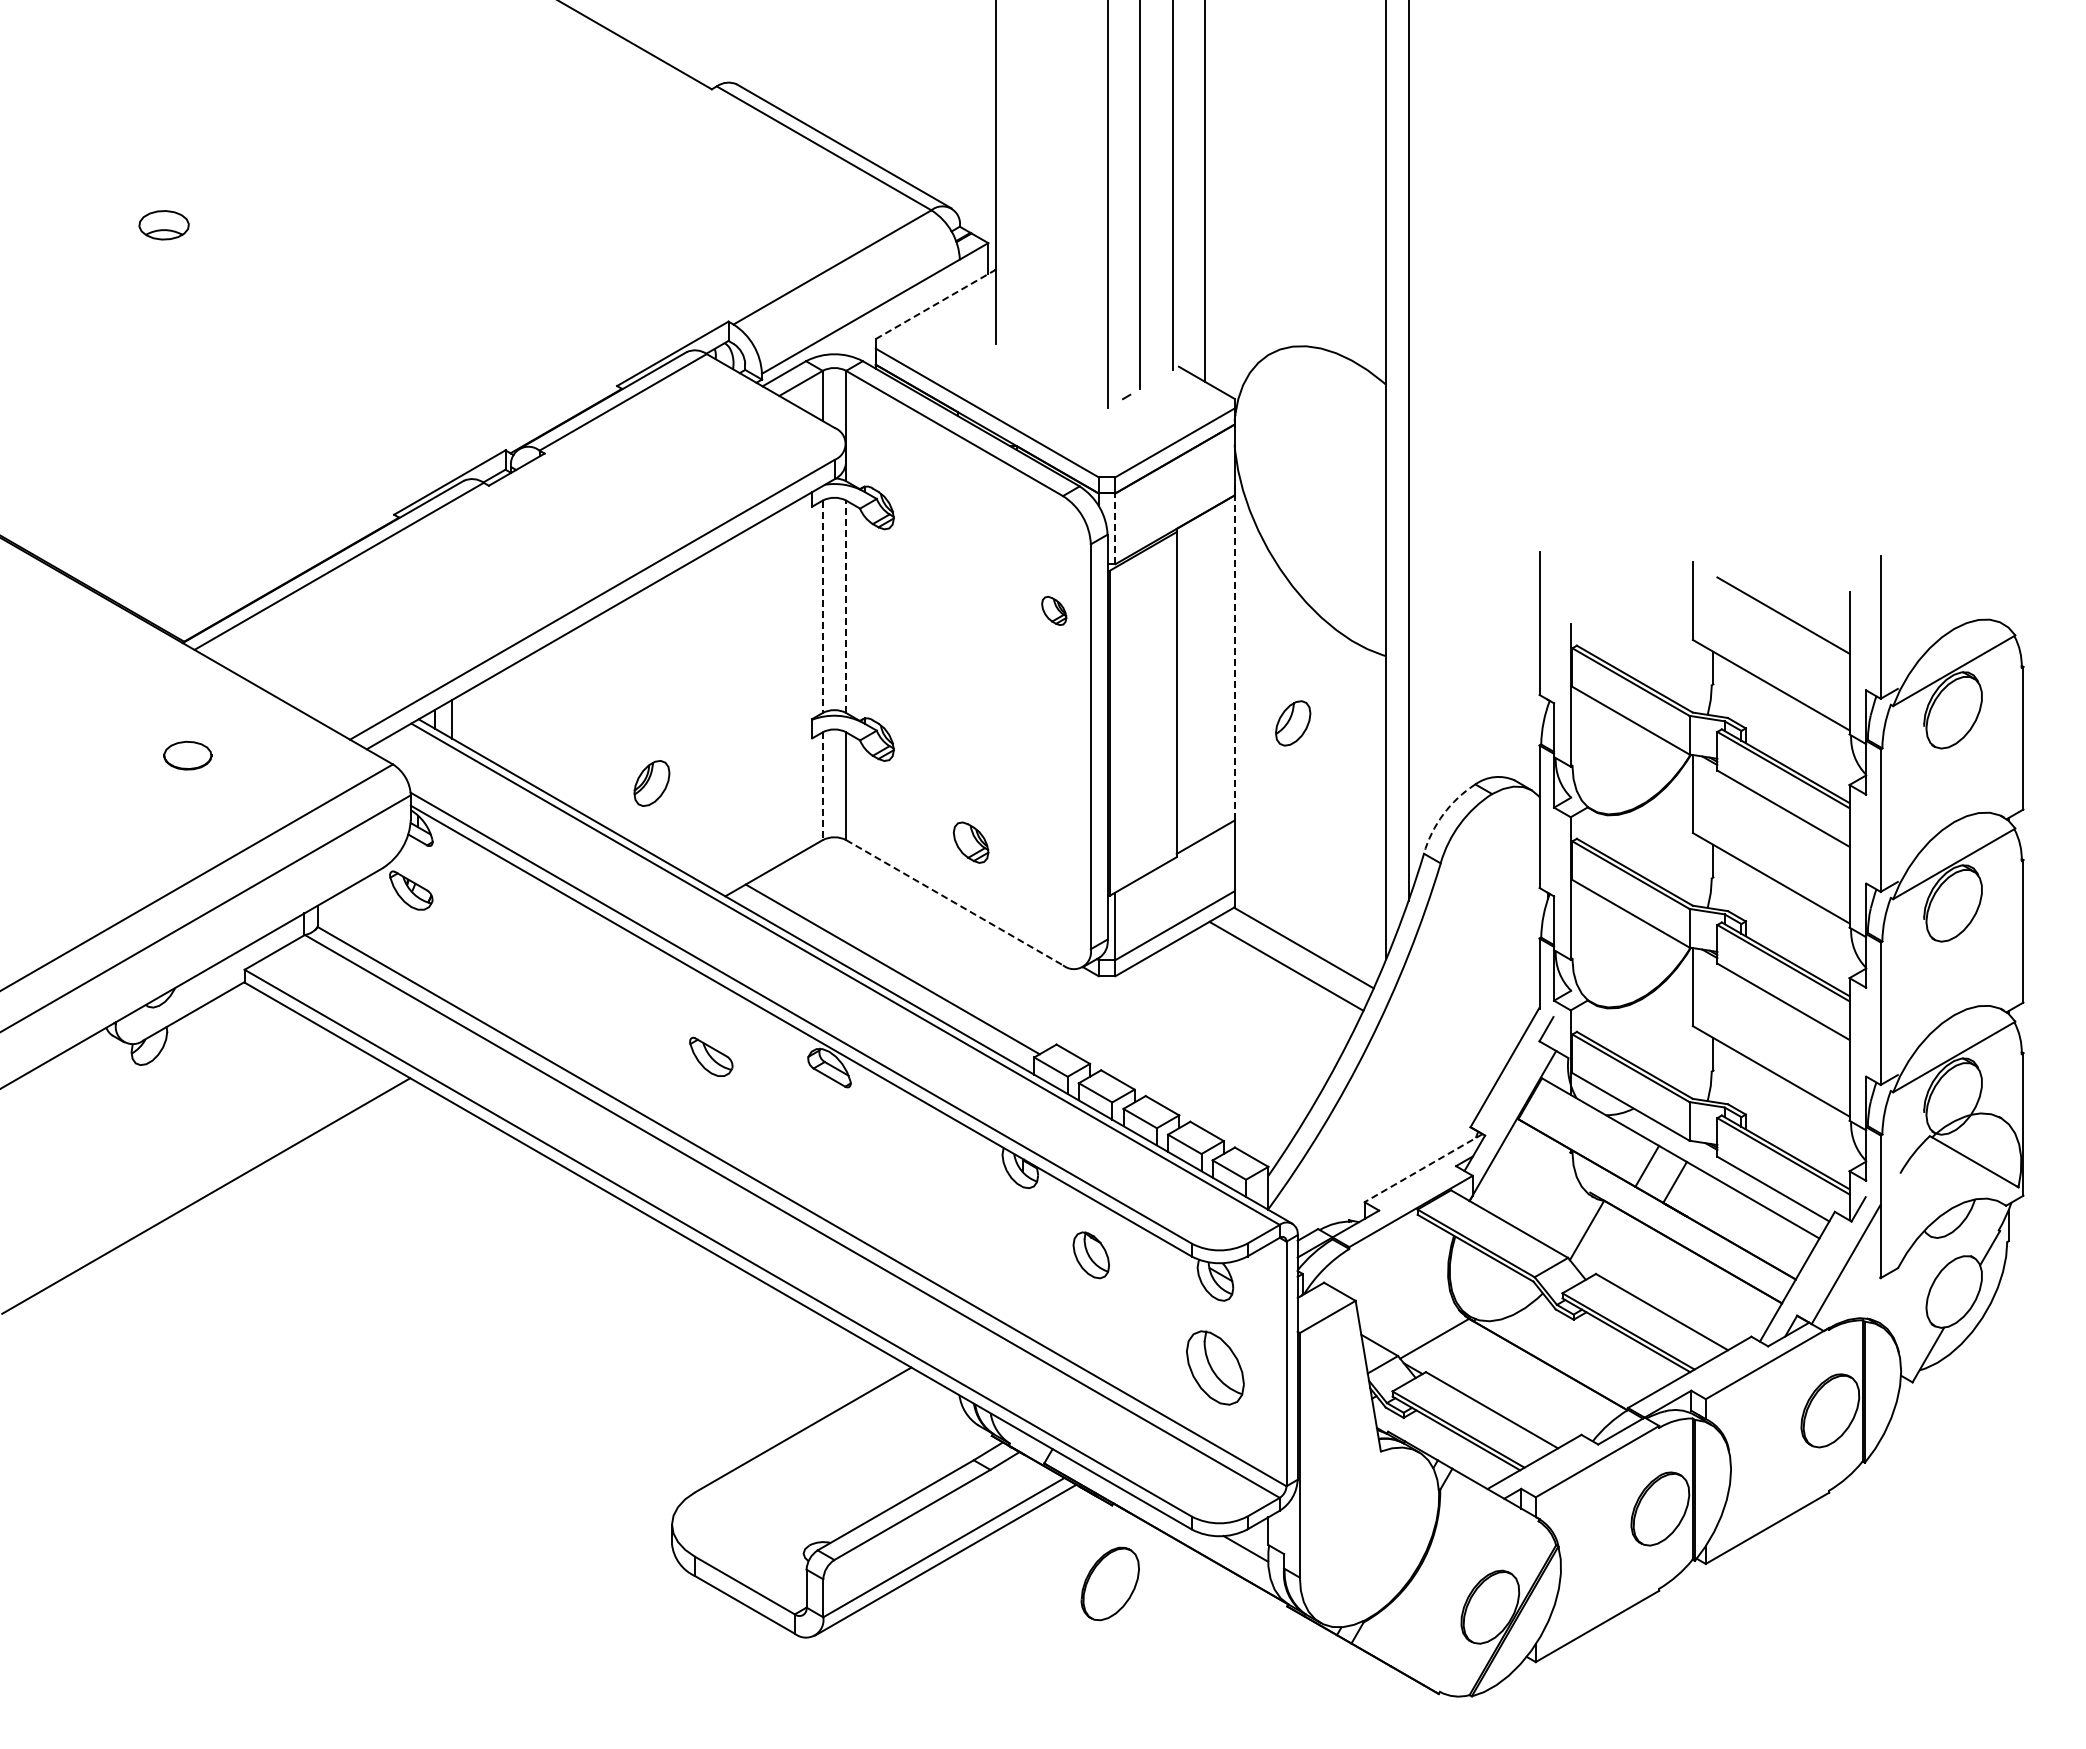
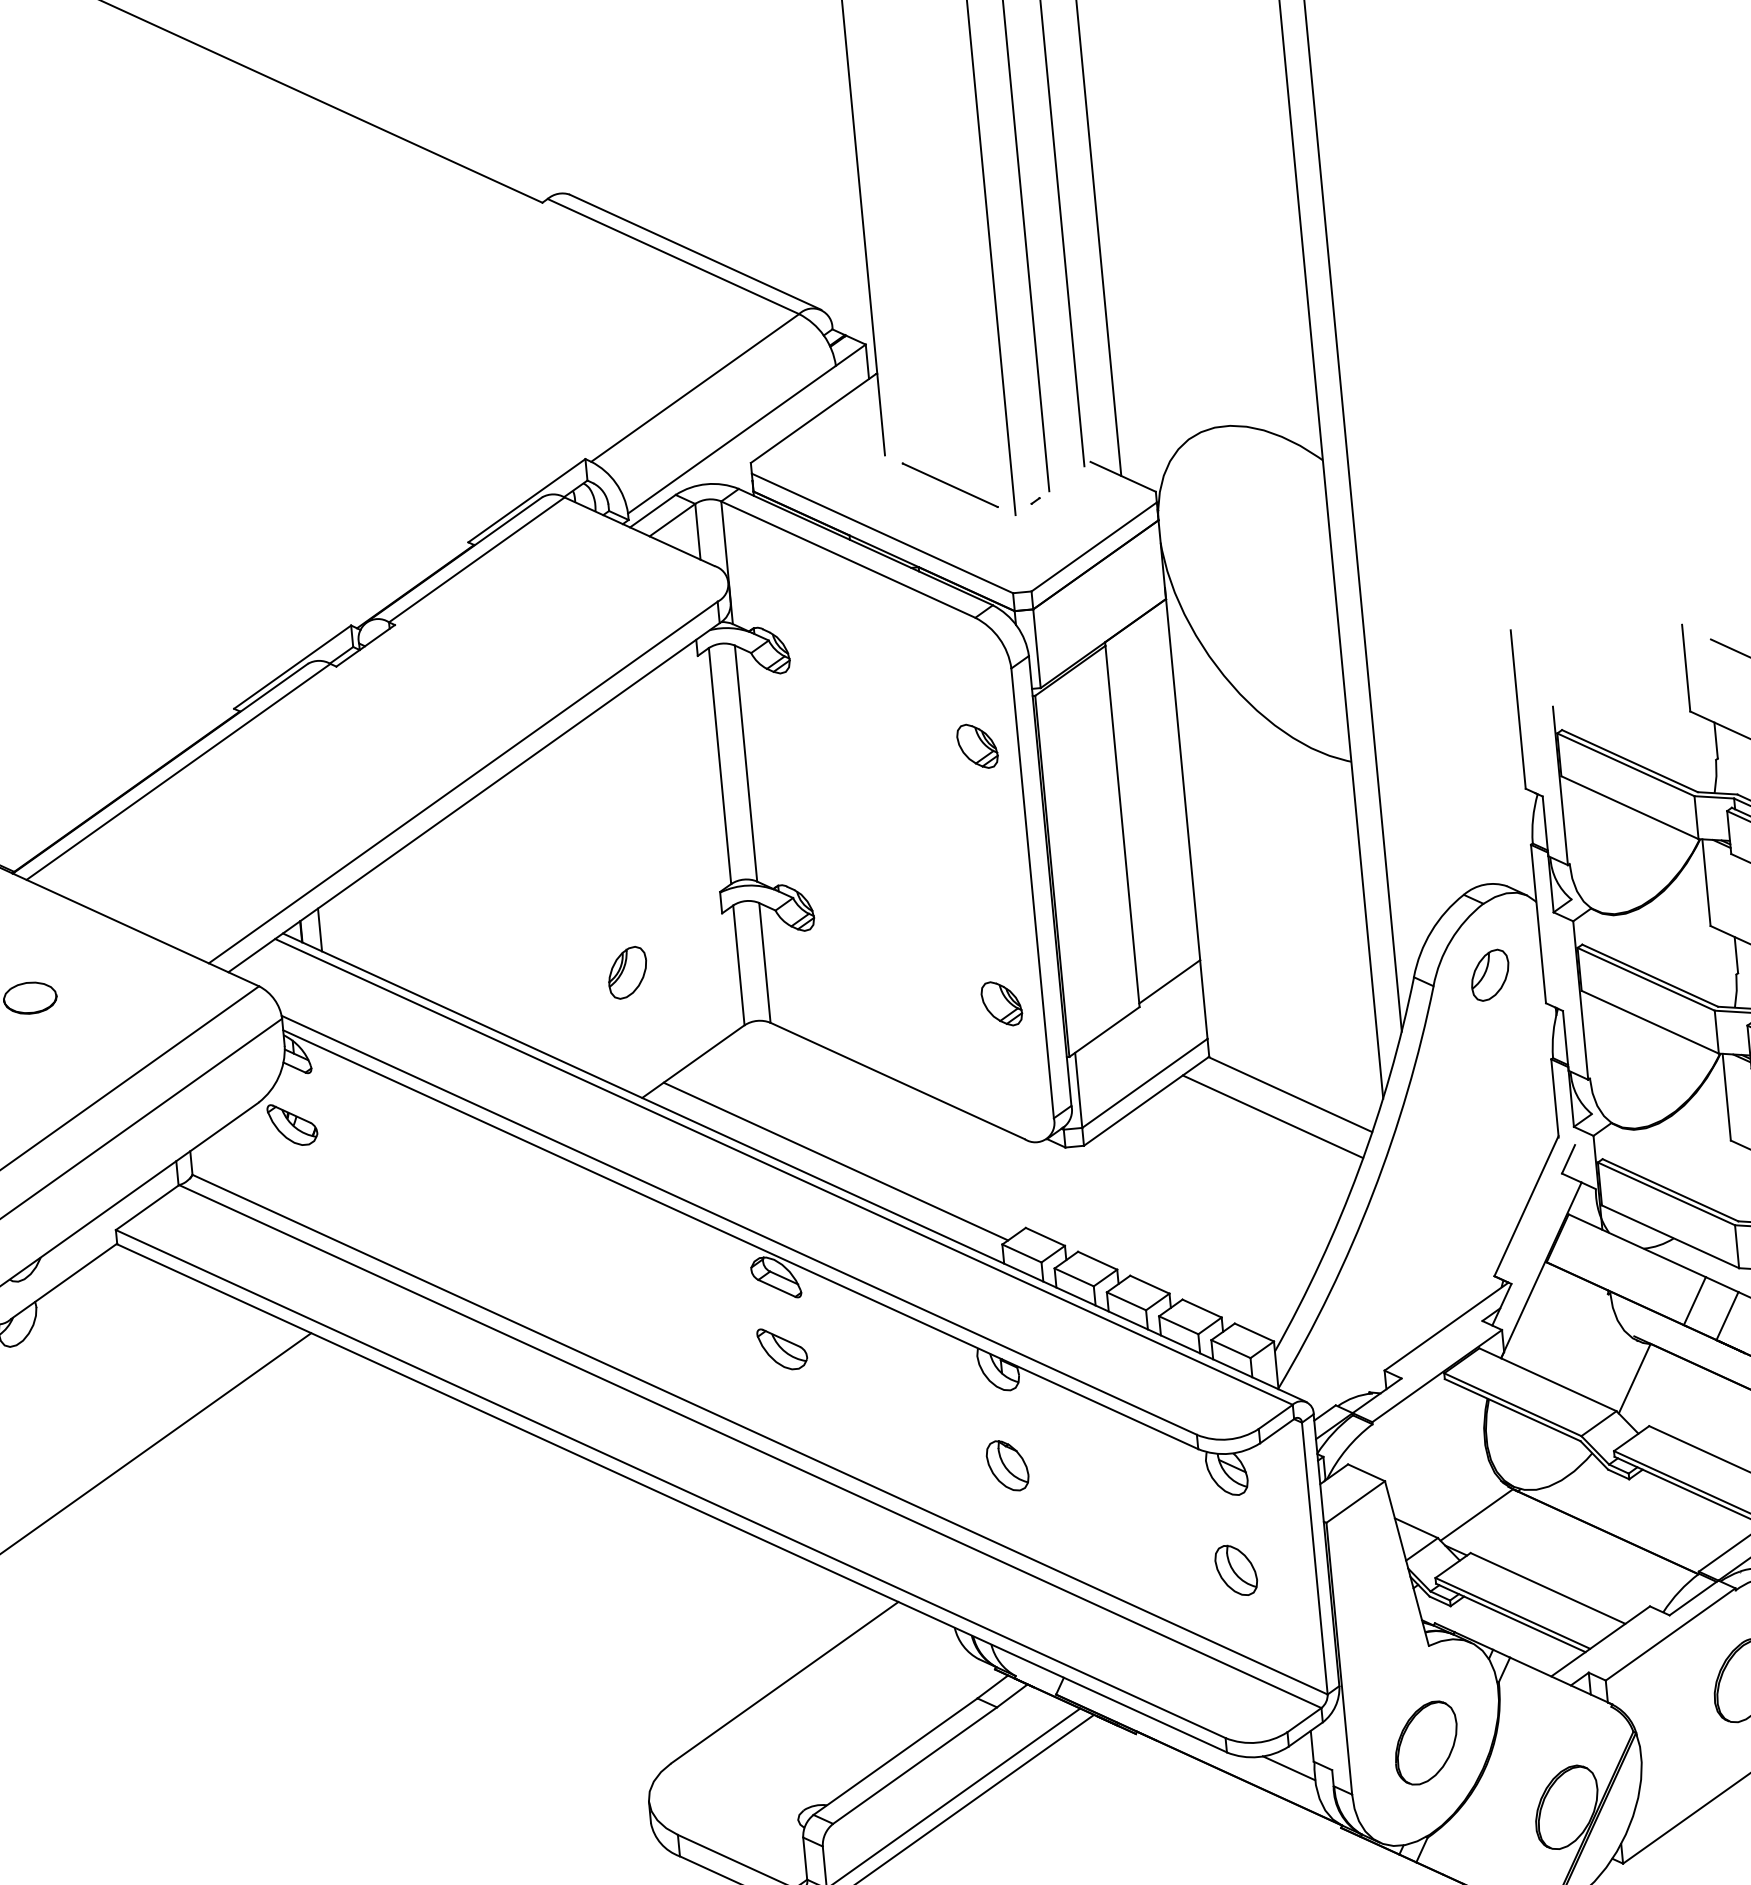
line: (935, 304) -> (813, 418), dashed -> solid
line: (1051, 375) -> (949, 485), added
line: (1115, 528) -> (1037, 648), dashed -> solid
line: (846, 606) -> (746, 763), dashed -> solid
line: (822, 607) -> (719, 766), dashed -> solid
part: (1054, 610) -> (977, 745), size x1.43
line: (1234, 657) -> (1182, 779), dashed -> solid
part: (1293, 723) -> (1490, 975), moved
part: (651, 783) -> (627, 972), moved
line: (822, 786) -> (738, 965), dashed -> solid
arc: (1443, 814) -> (1431, 931), dashed -> solid
part: (970, 842) -> (1001, 1003), moved
line: (955, 902) -> (898, 1080), dashed -> solid
part: (711, 1056) -> (782, 1348), moved
line: (1423, 1168) -> (1446, 1327), dashed -> solid
part: (1090, 1255) -> (1006, 1466), moved
part: (1215, 1367) -> (1236, 1569), size x0.62
part: (1109, 1583) -> (1425, 1742), moved

